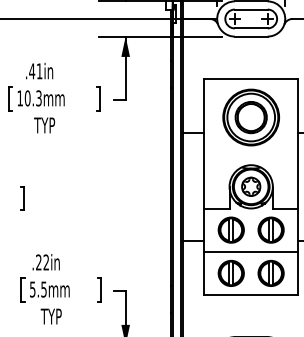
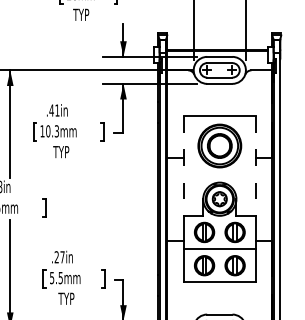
line: (203, 142) -> (183, 165), solid -> dashed
line: (297, 142) -> (255, 165), solid -> dashed
text: (46, 262) -> (62, 257), .22in -> .27in

